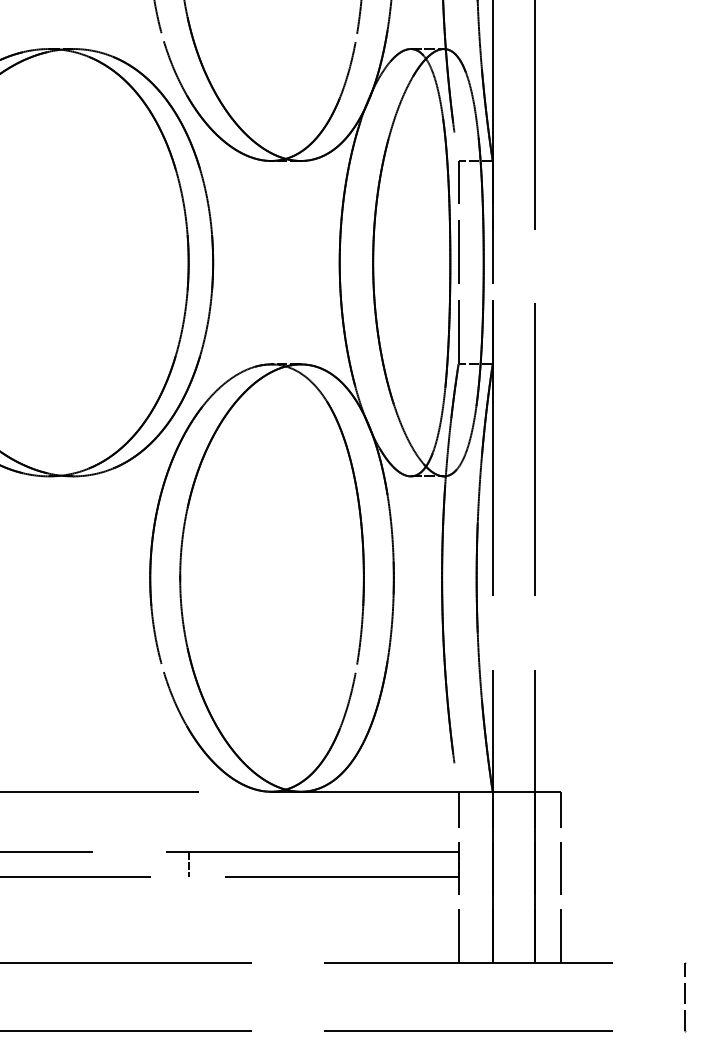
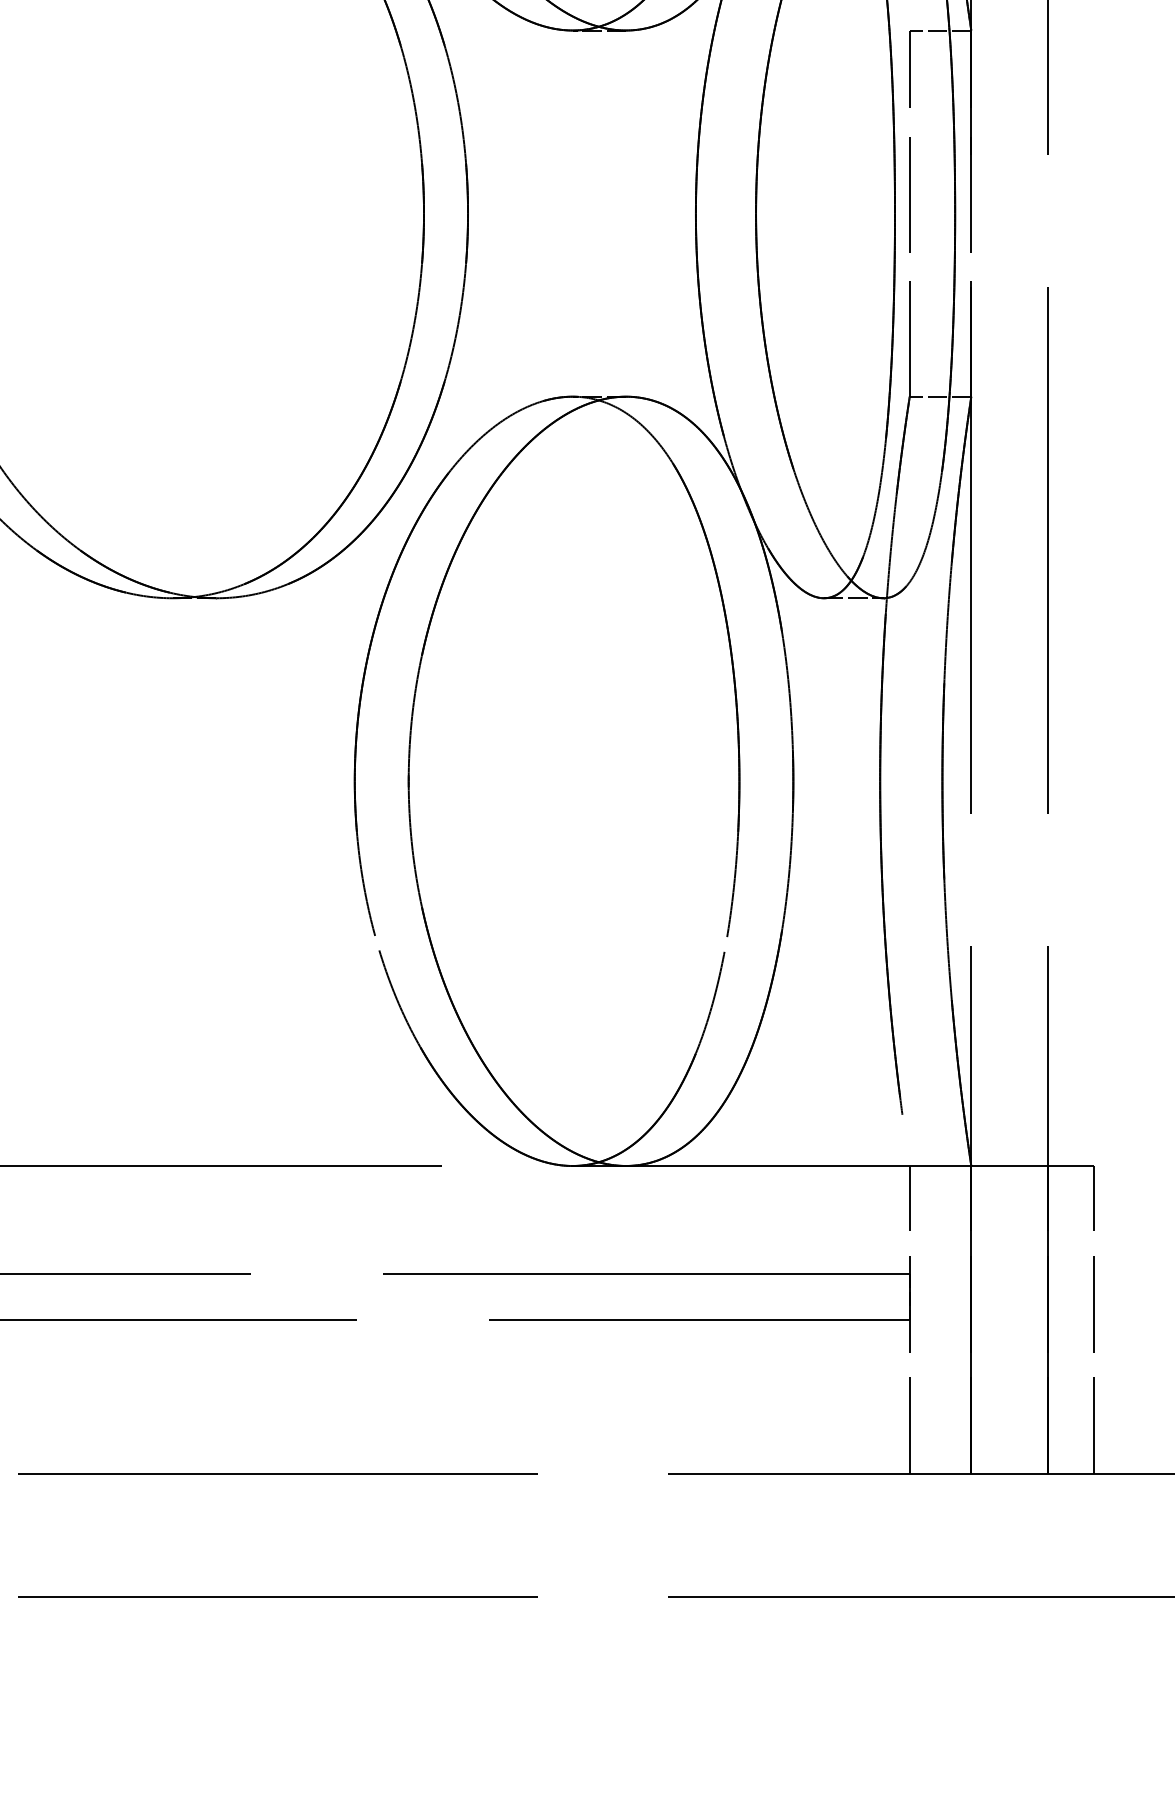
line: (189, 864) -> (425, 1296), removed

